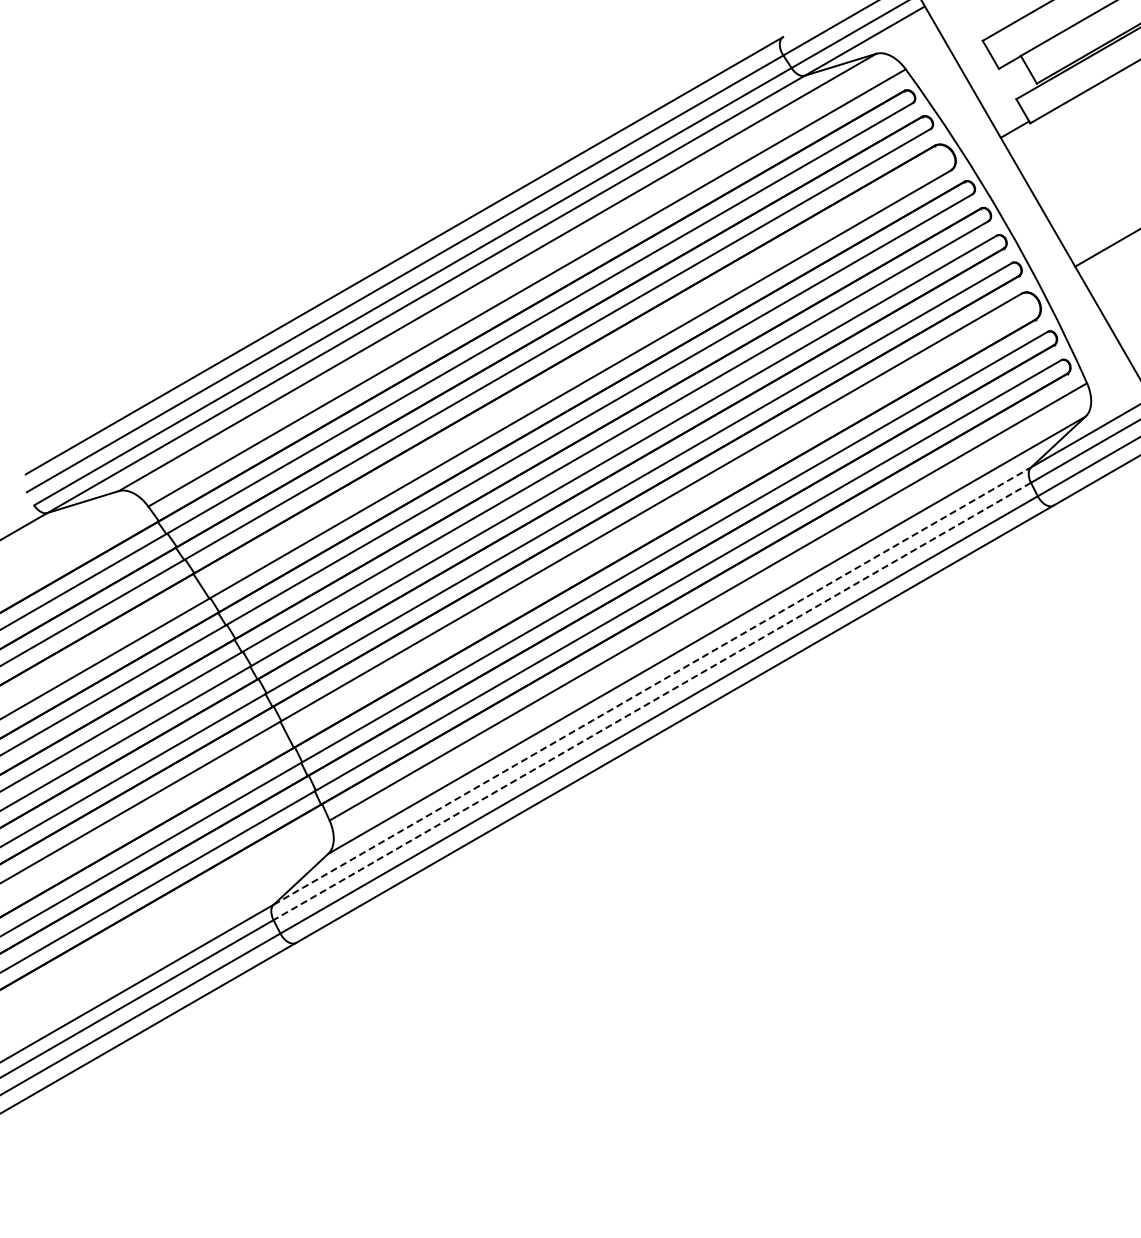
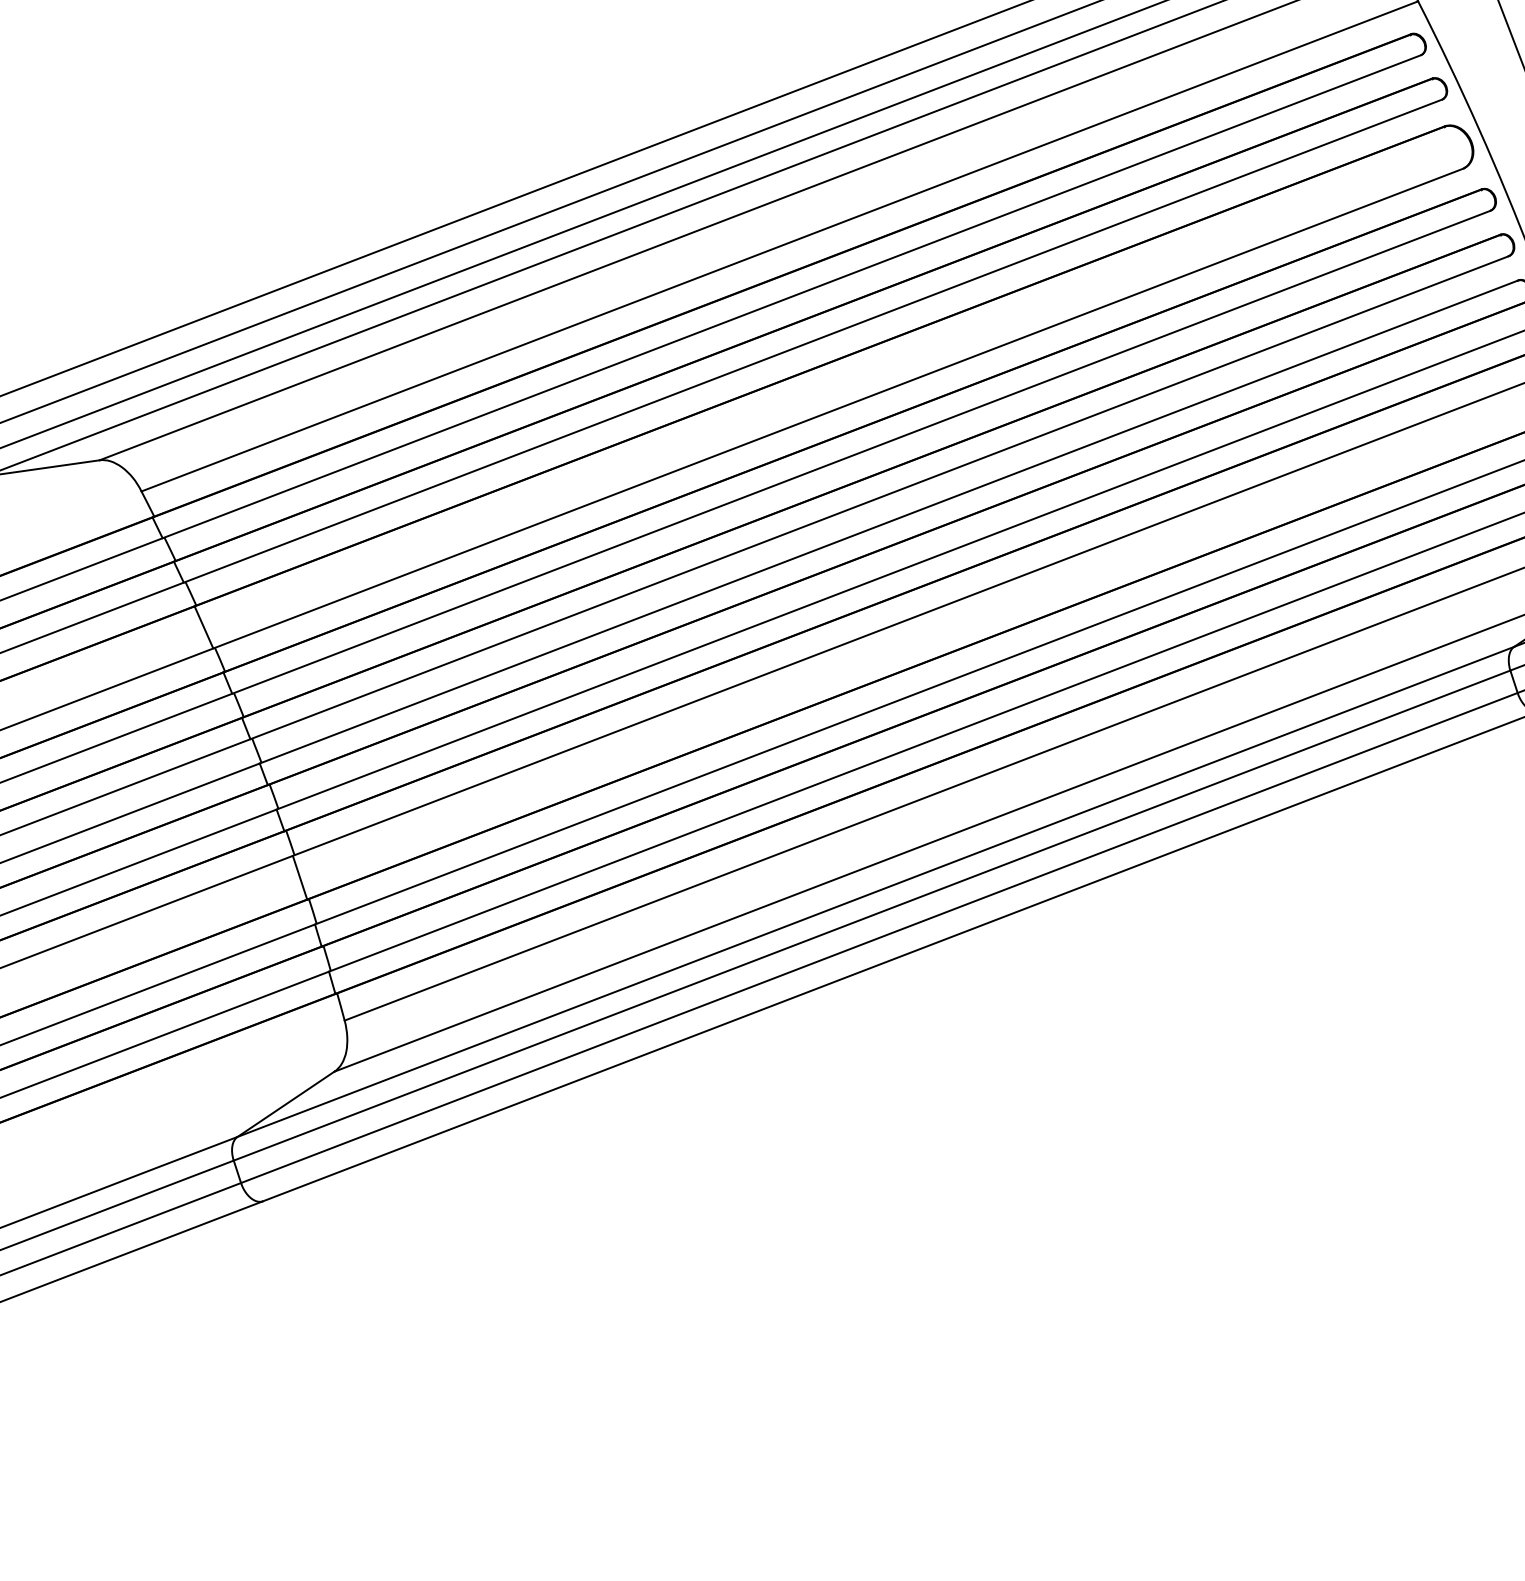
line: (652, 685) -> (876, 890), dashed -> solid
line: (651, 701) -> (870, 915), dashed -> solid

